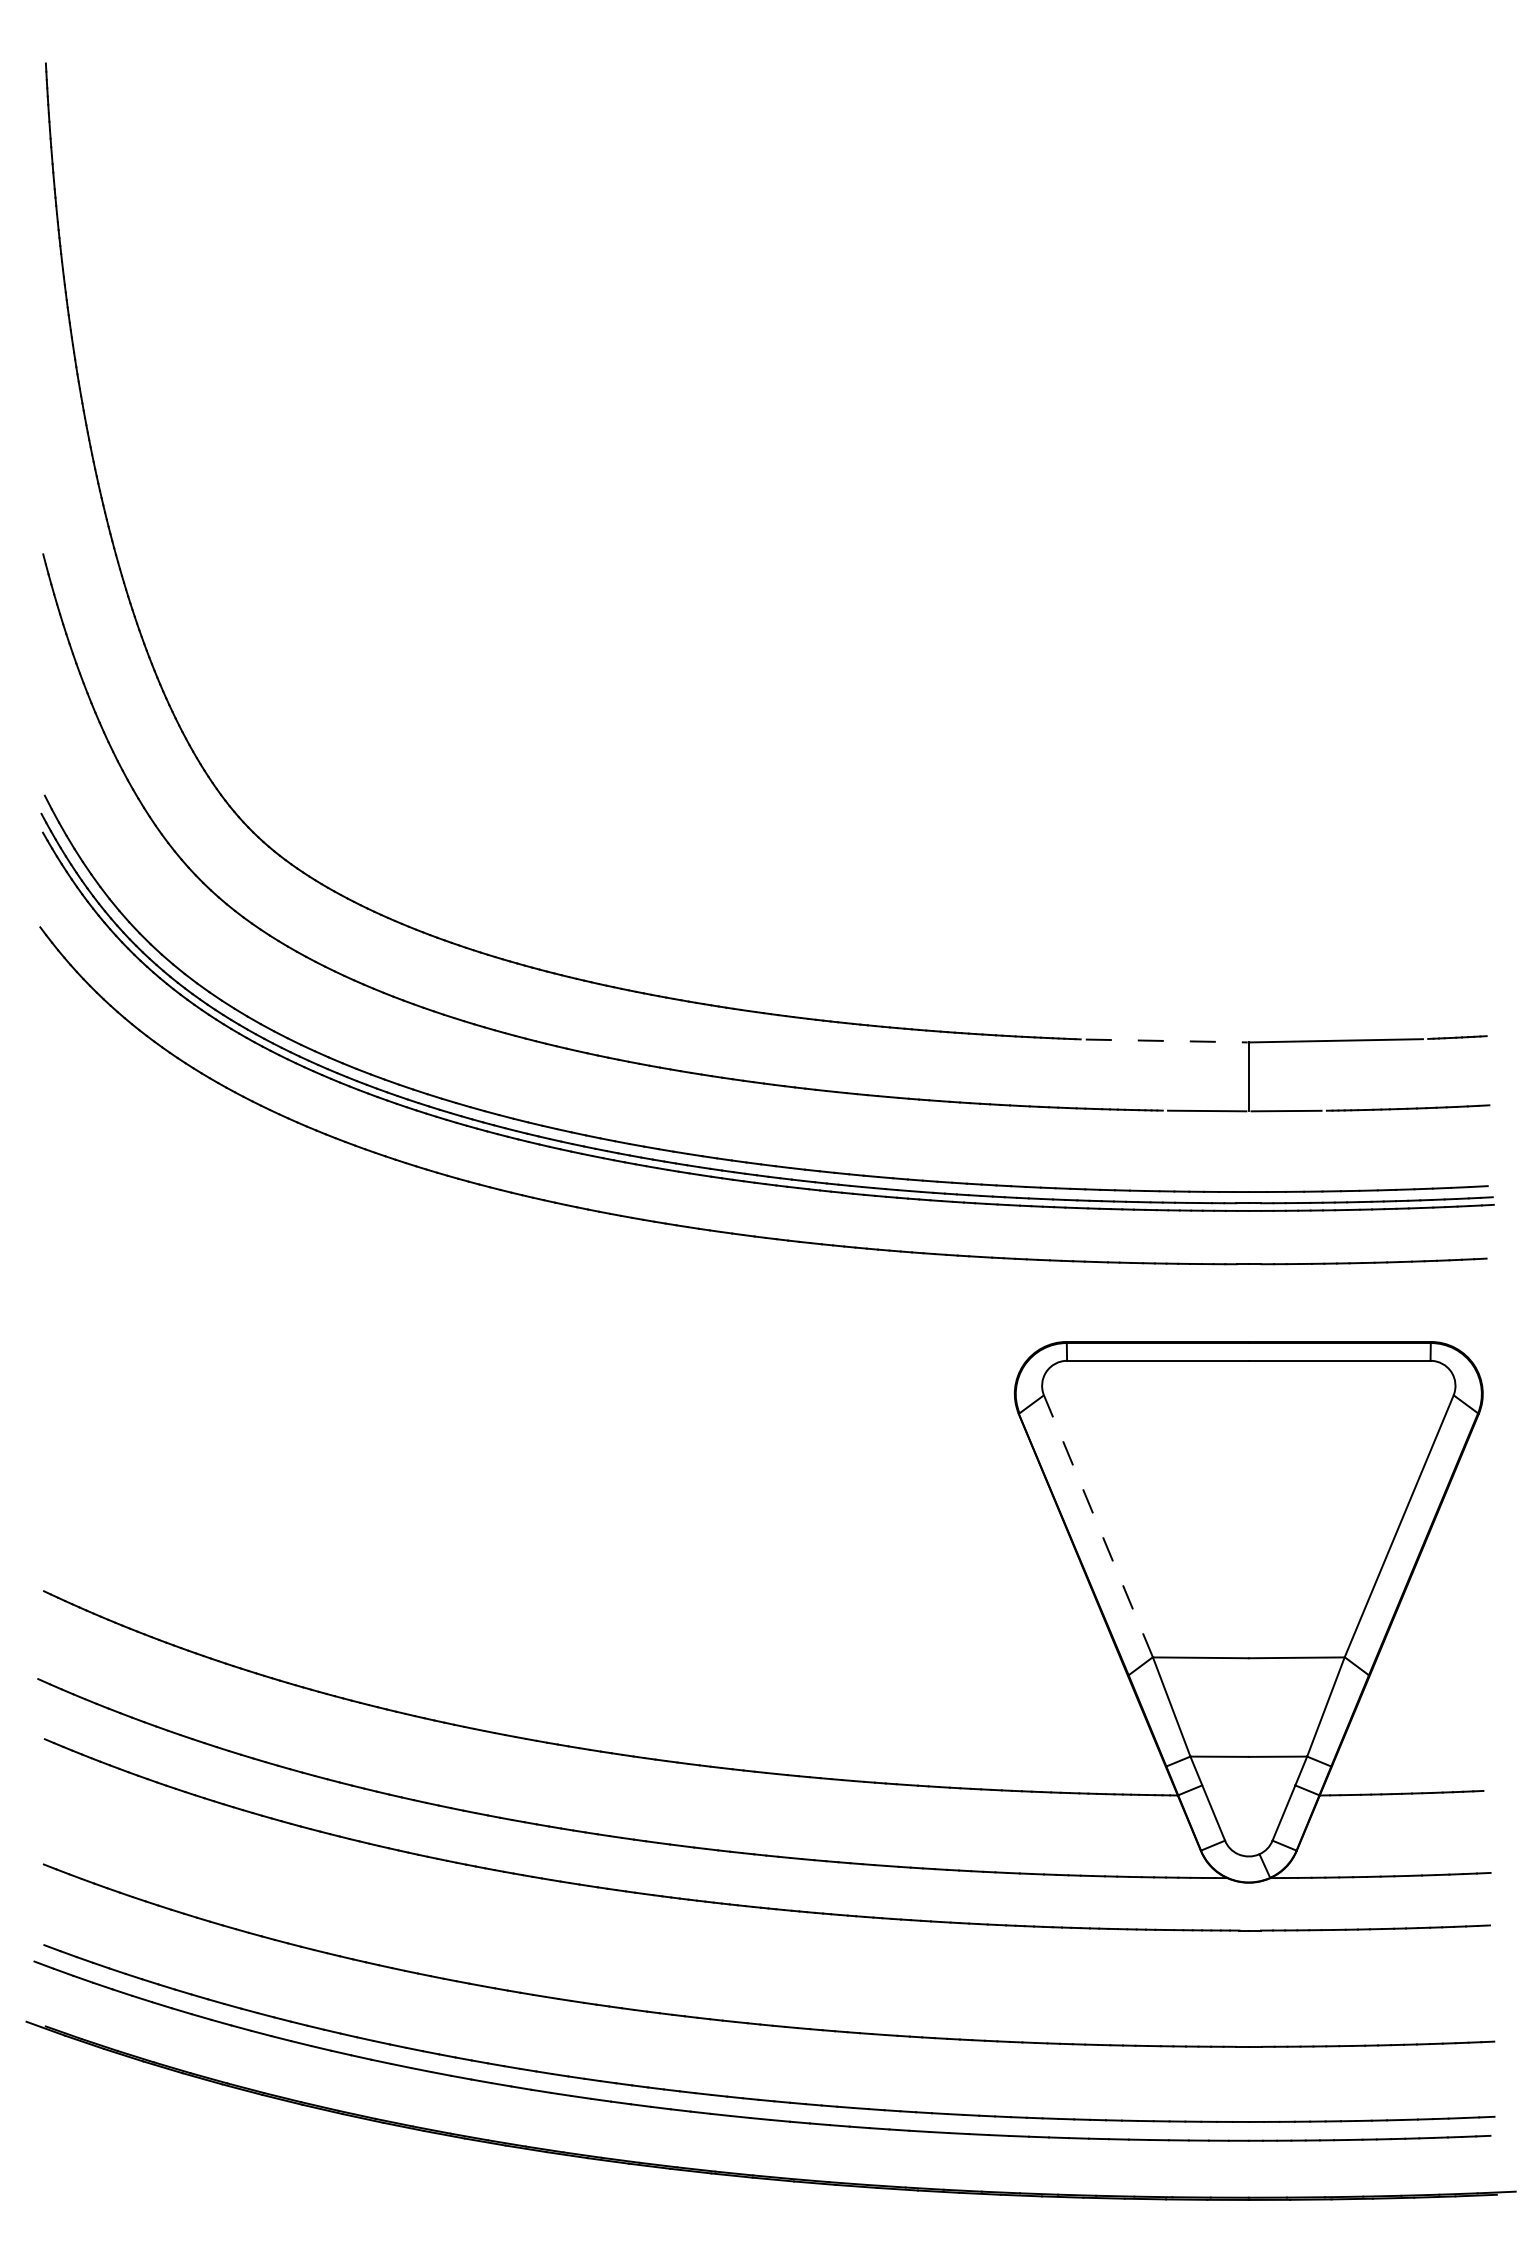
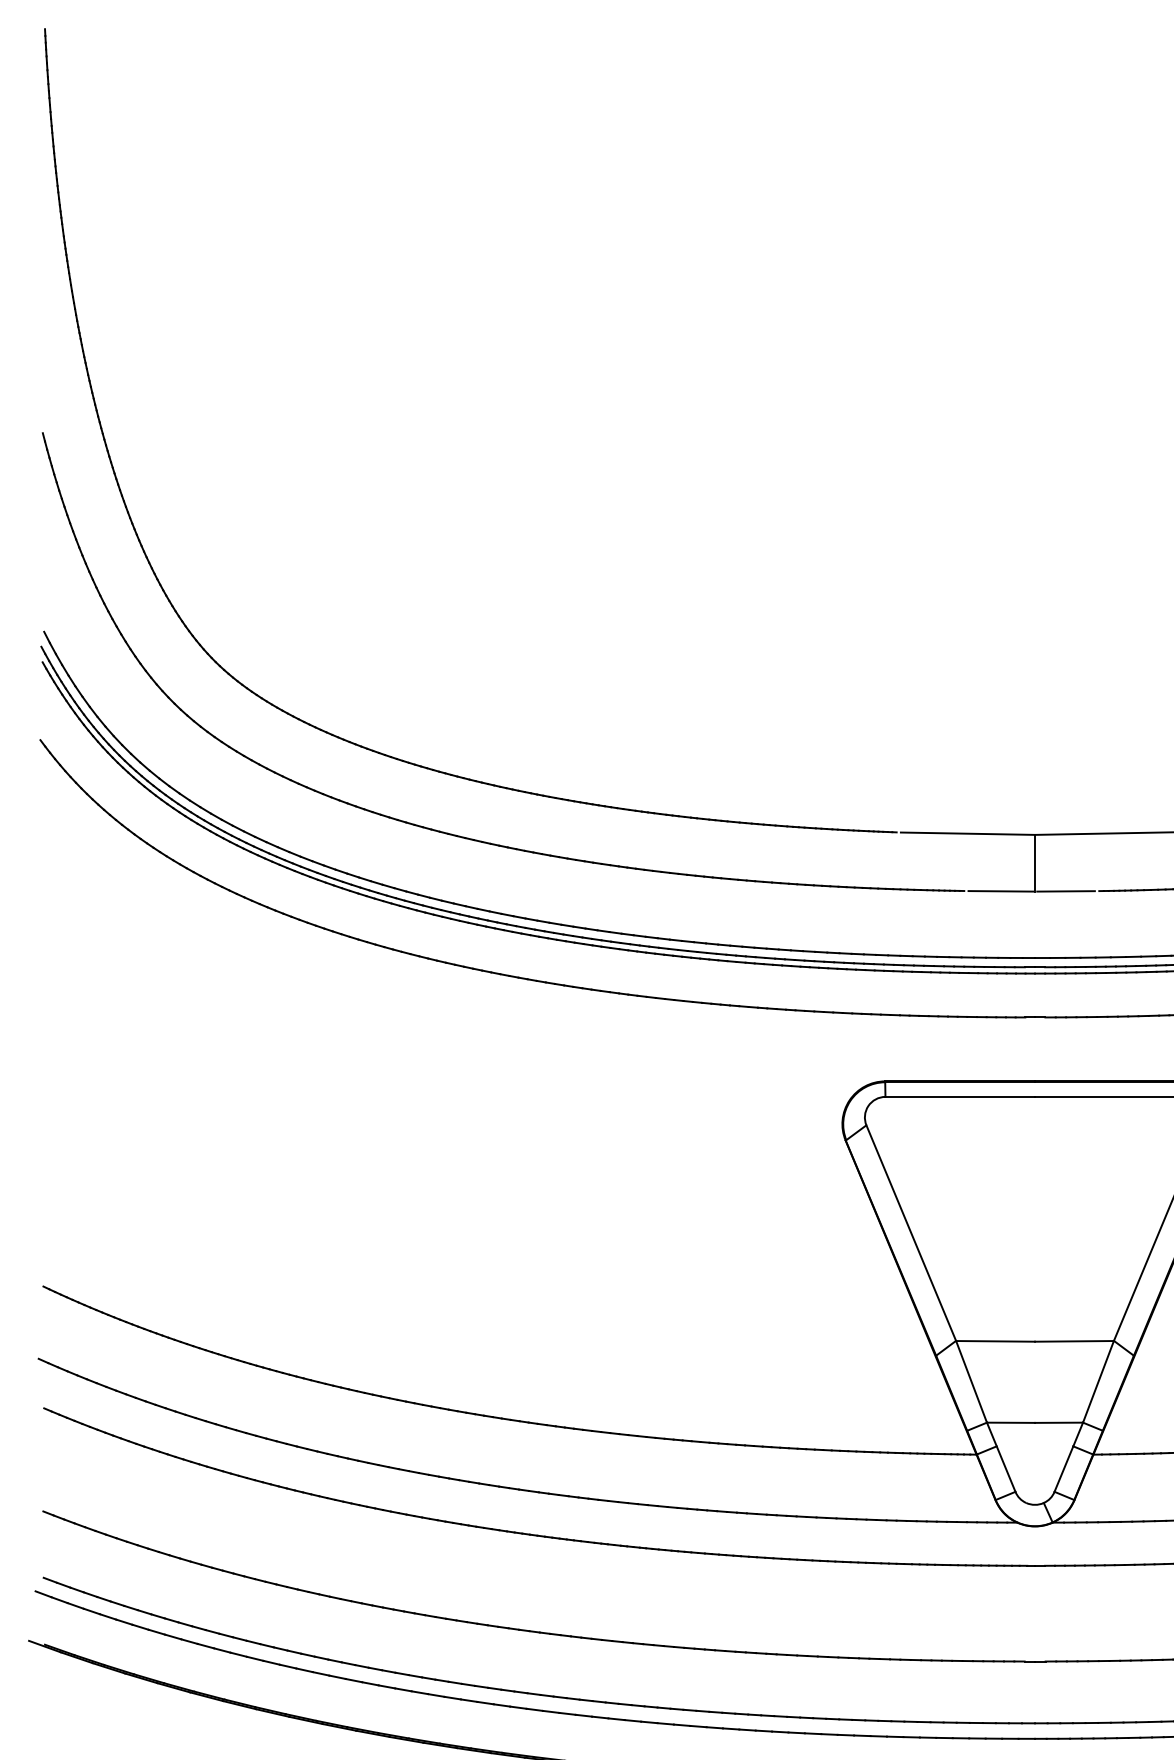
line: (1166, 1041) -> (967, 834), dashed -> solid
line: (1098, 1526) -> (911, 1233), dashed -> solid

